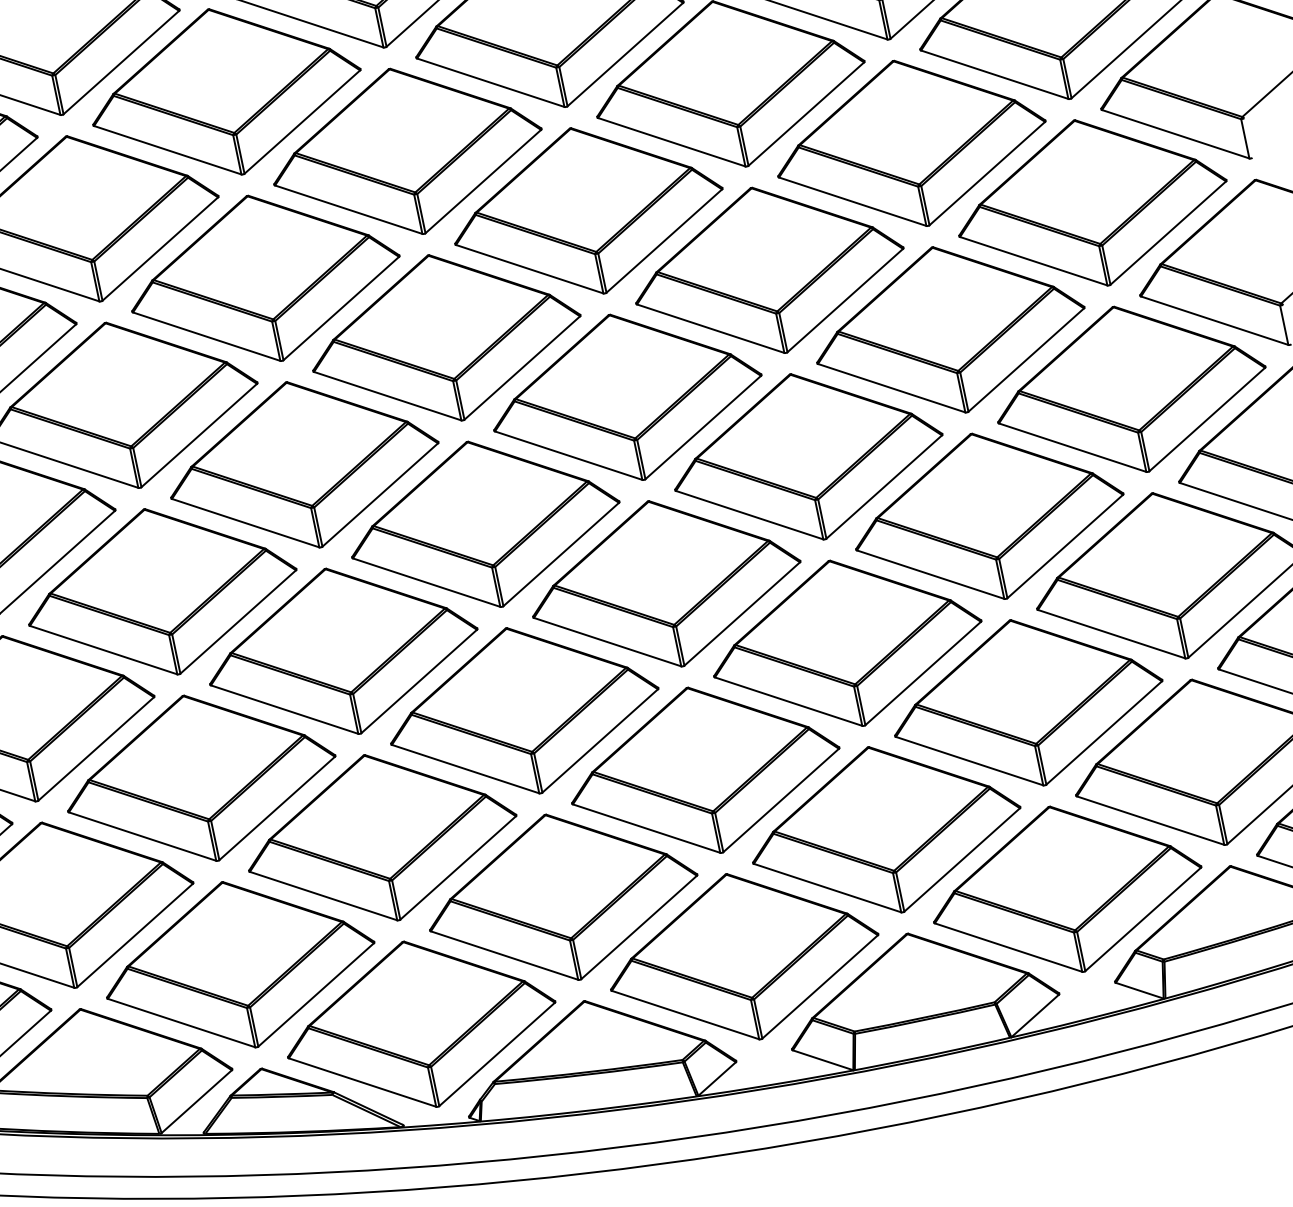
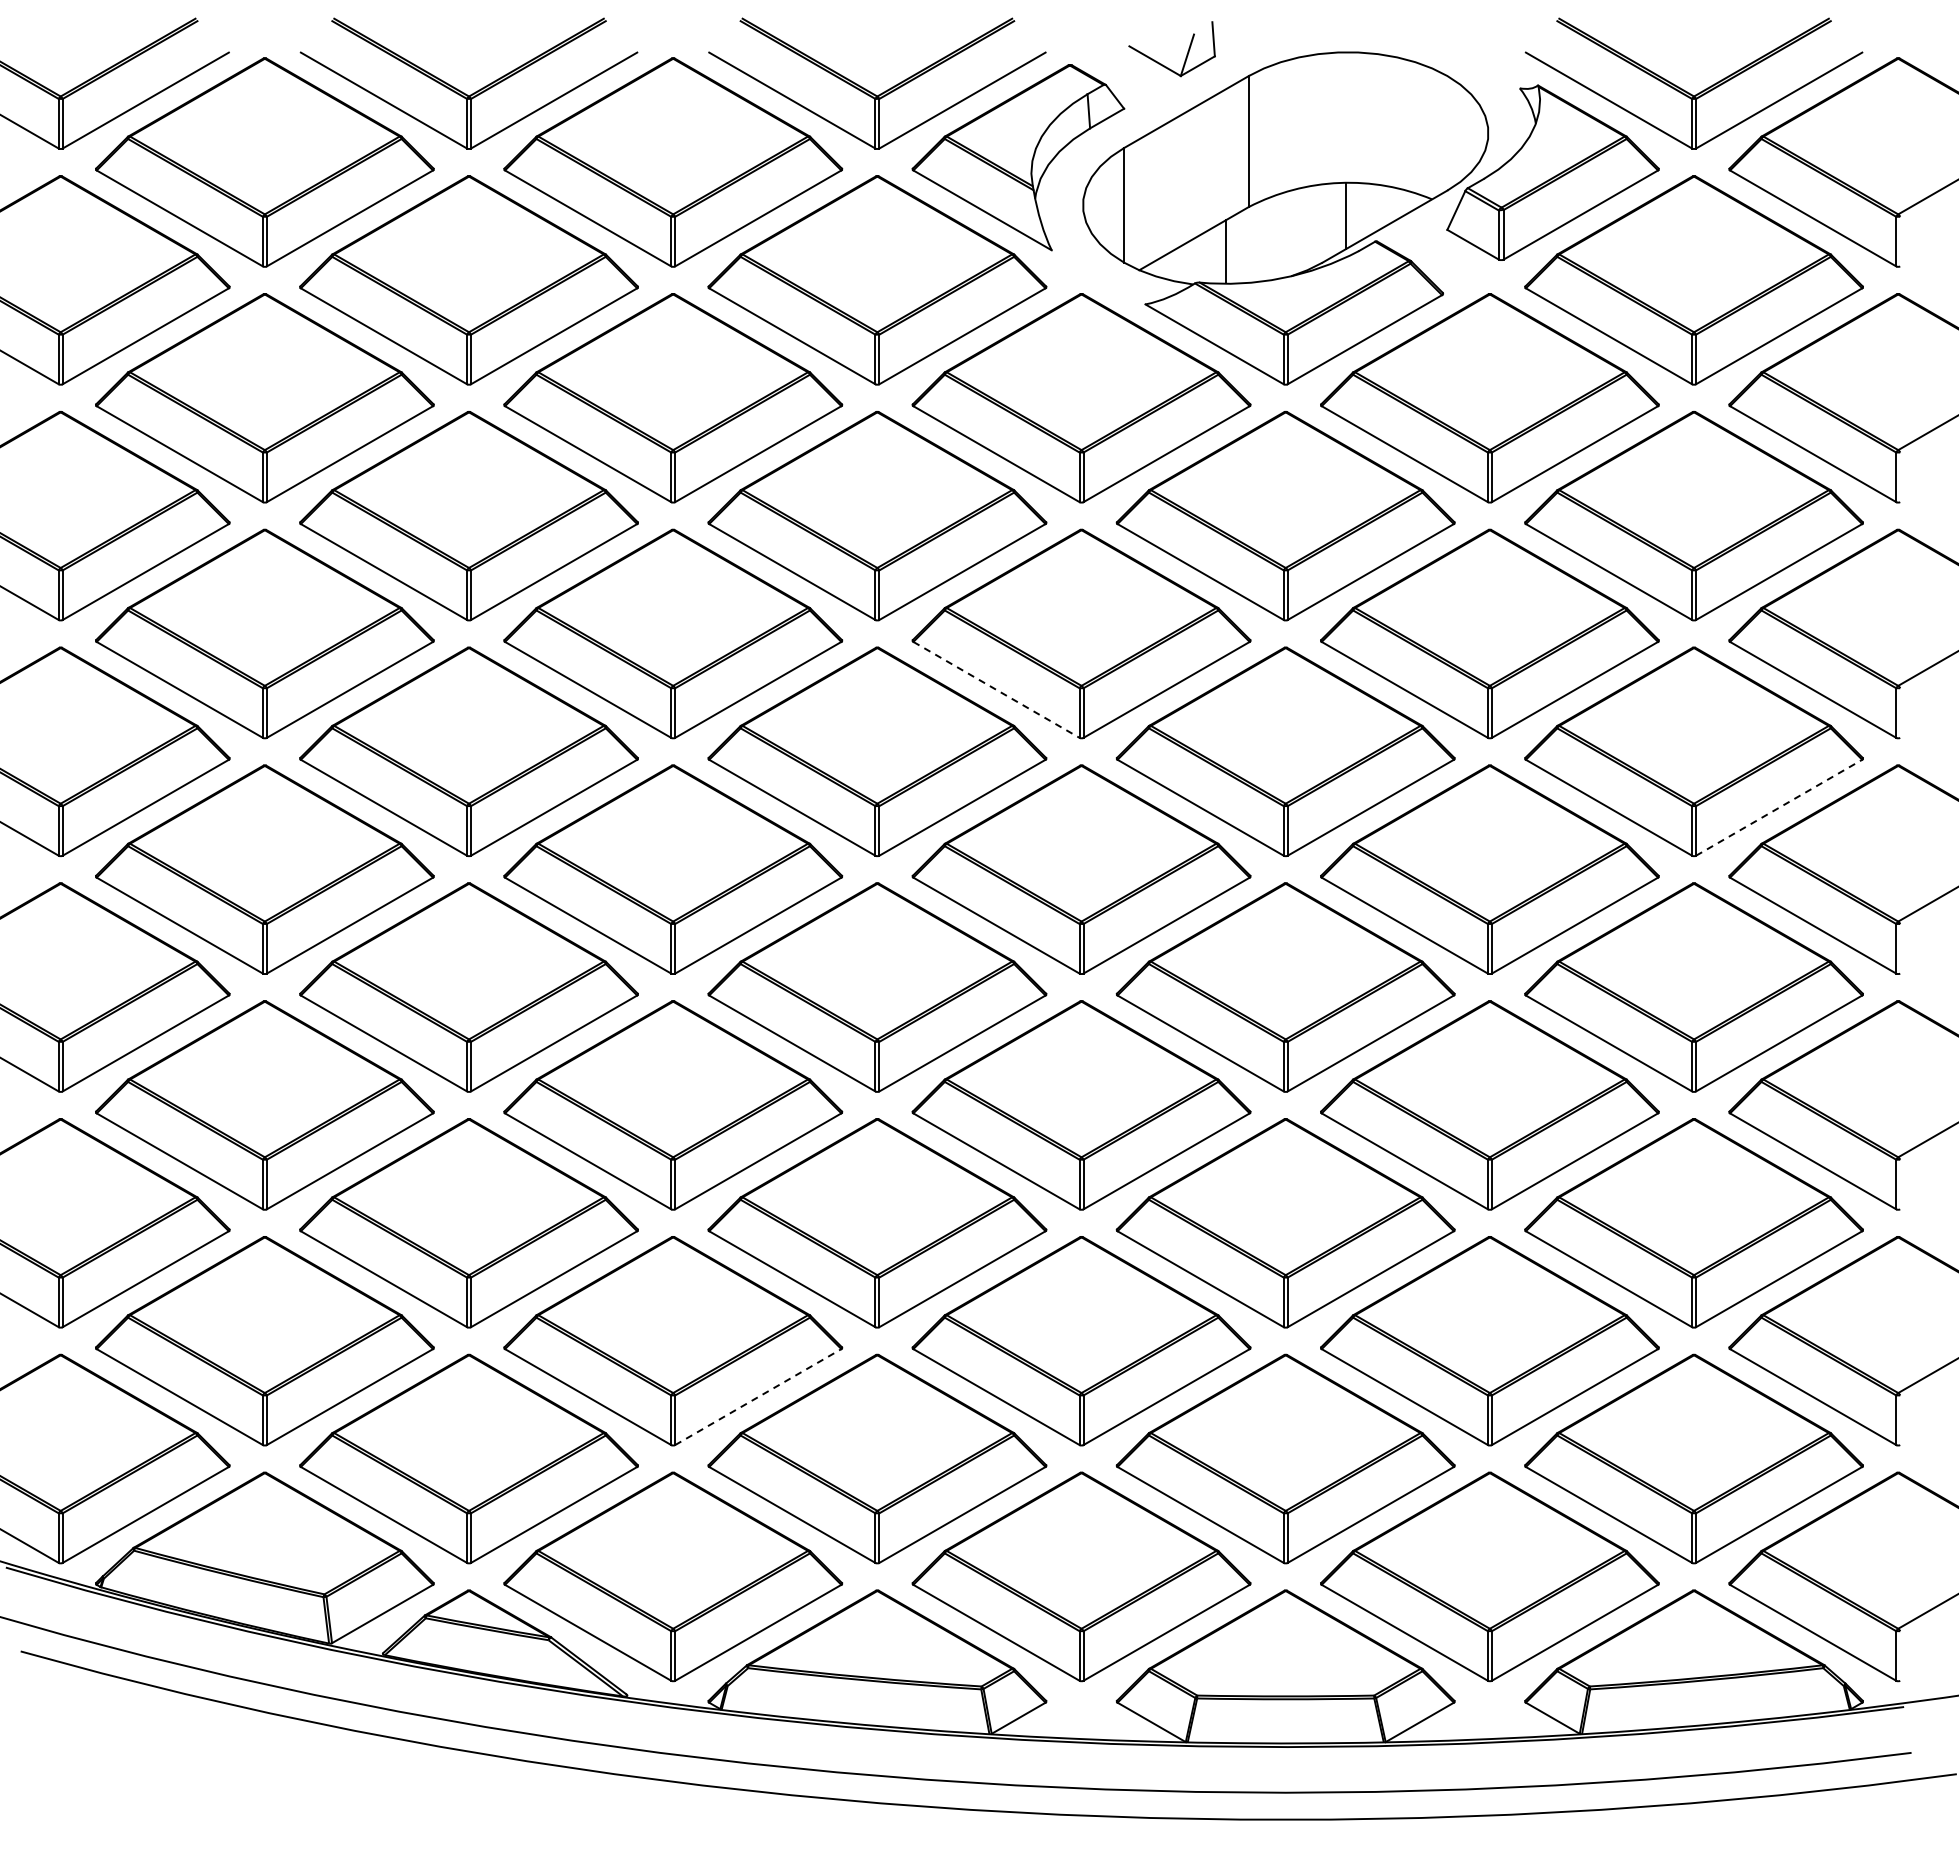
line: (1168, 232) -> (1779, 807), solid -> dashed
line: (529, 268) -> (996, 689), solid -> dashed
line: (458, 868) -> (758, 1397), solid -> dashed

